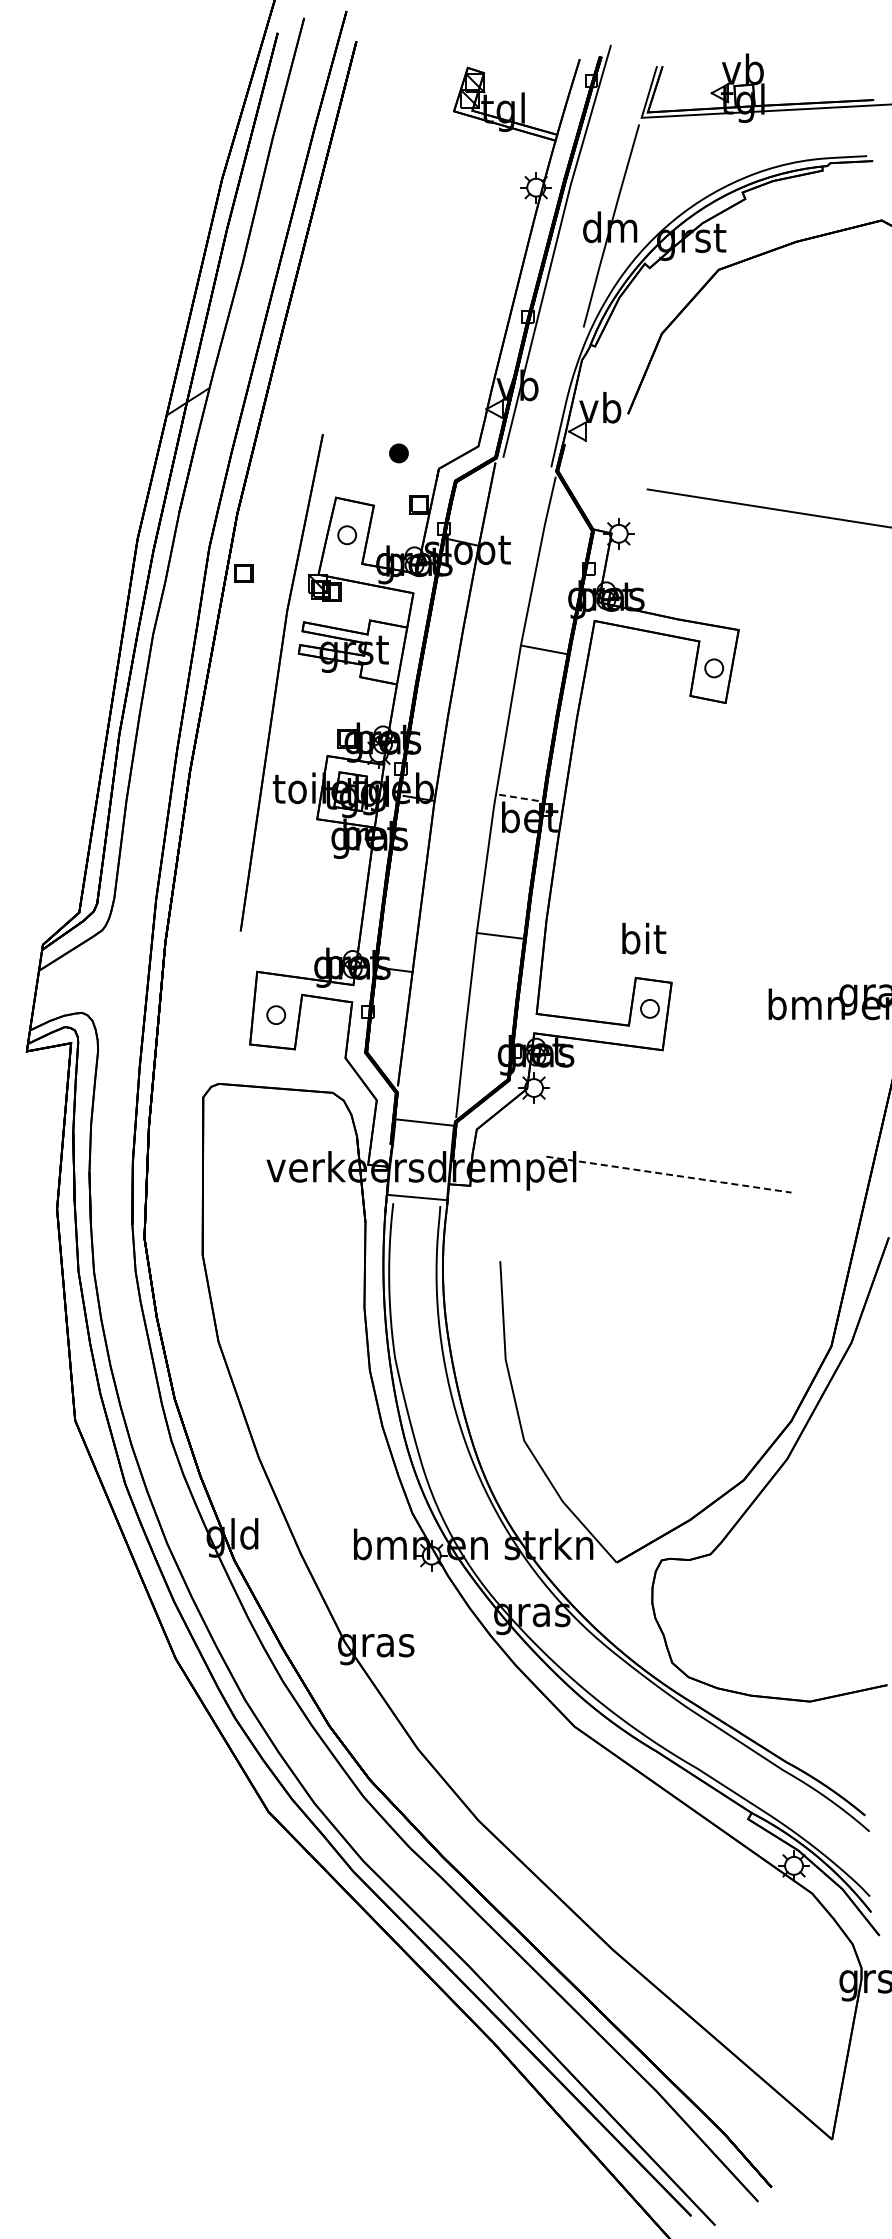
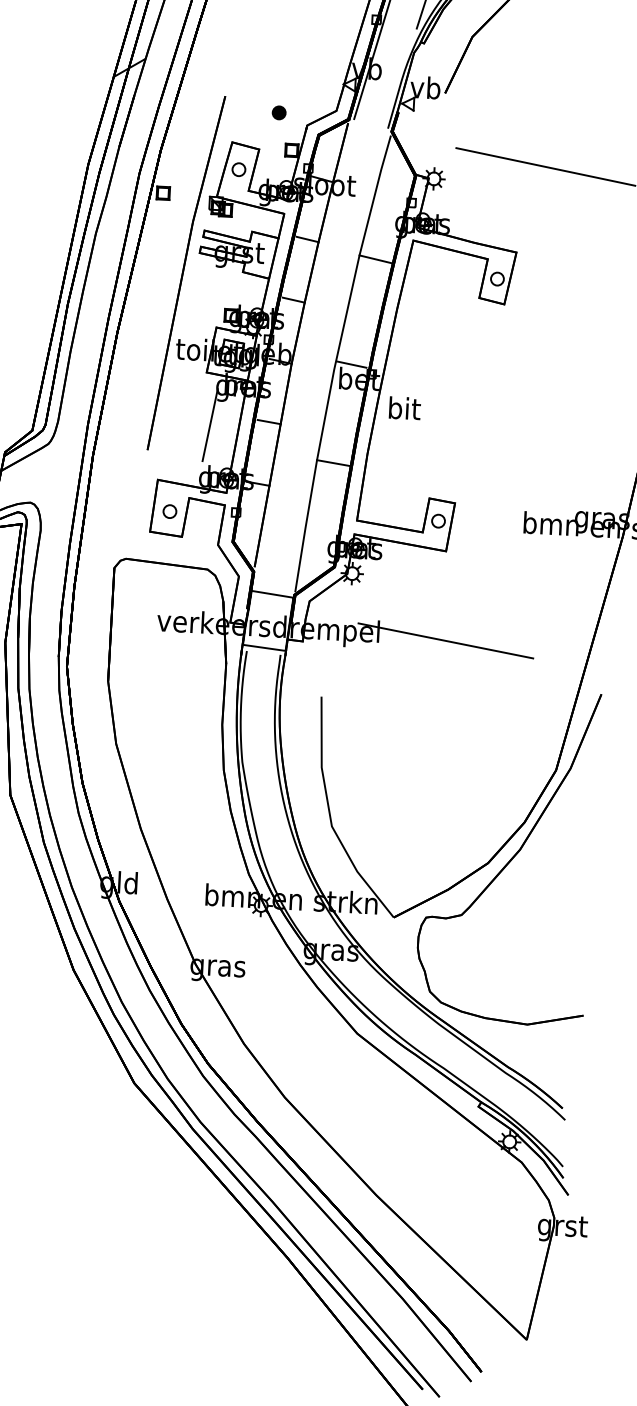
line: (447, 627) -> (307, 239), added
line: (432, 712) -> (293, 300), added
line: (518, 797) -> (352, 364), dashed -> solid
line: (407, 883) -> (269, 422), added
line: (325, 891) -> (209, 424), added
text: (644, 938) -> (405, 408), moved
line: (668, 1174) -> (445, 640), dashed -> solid

